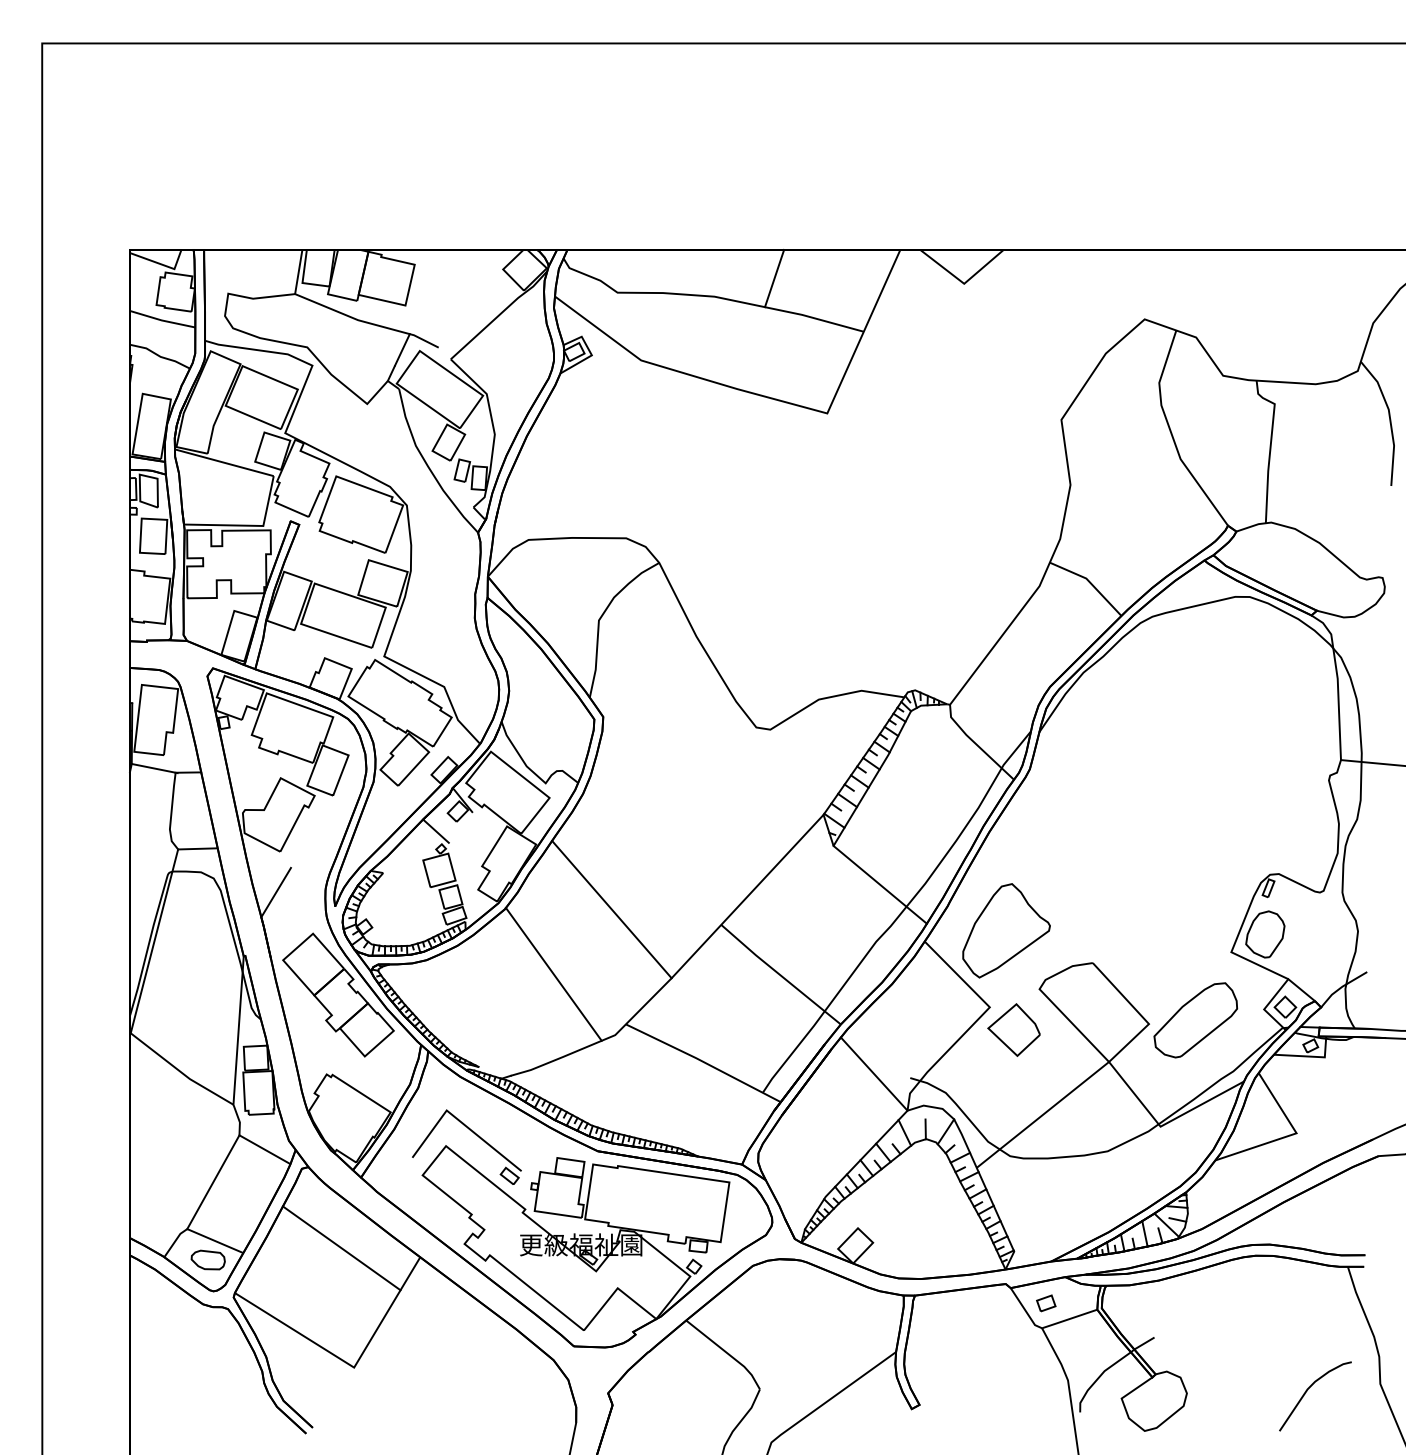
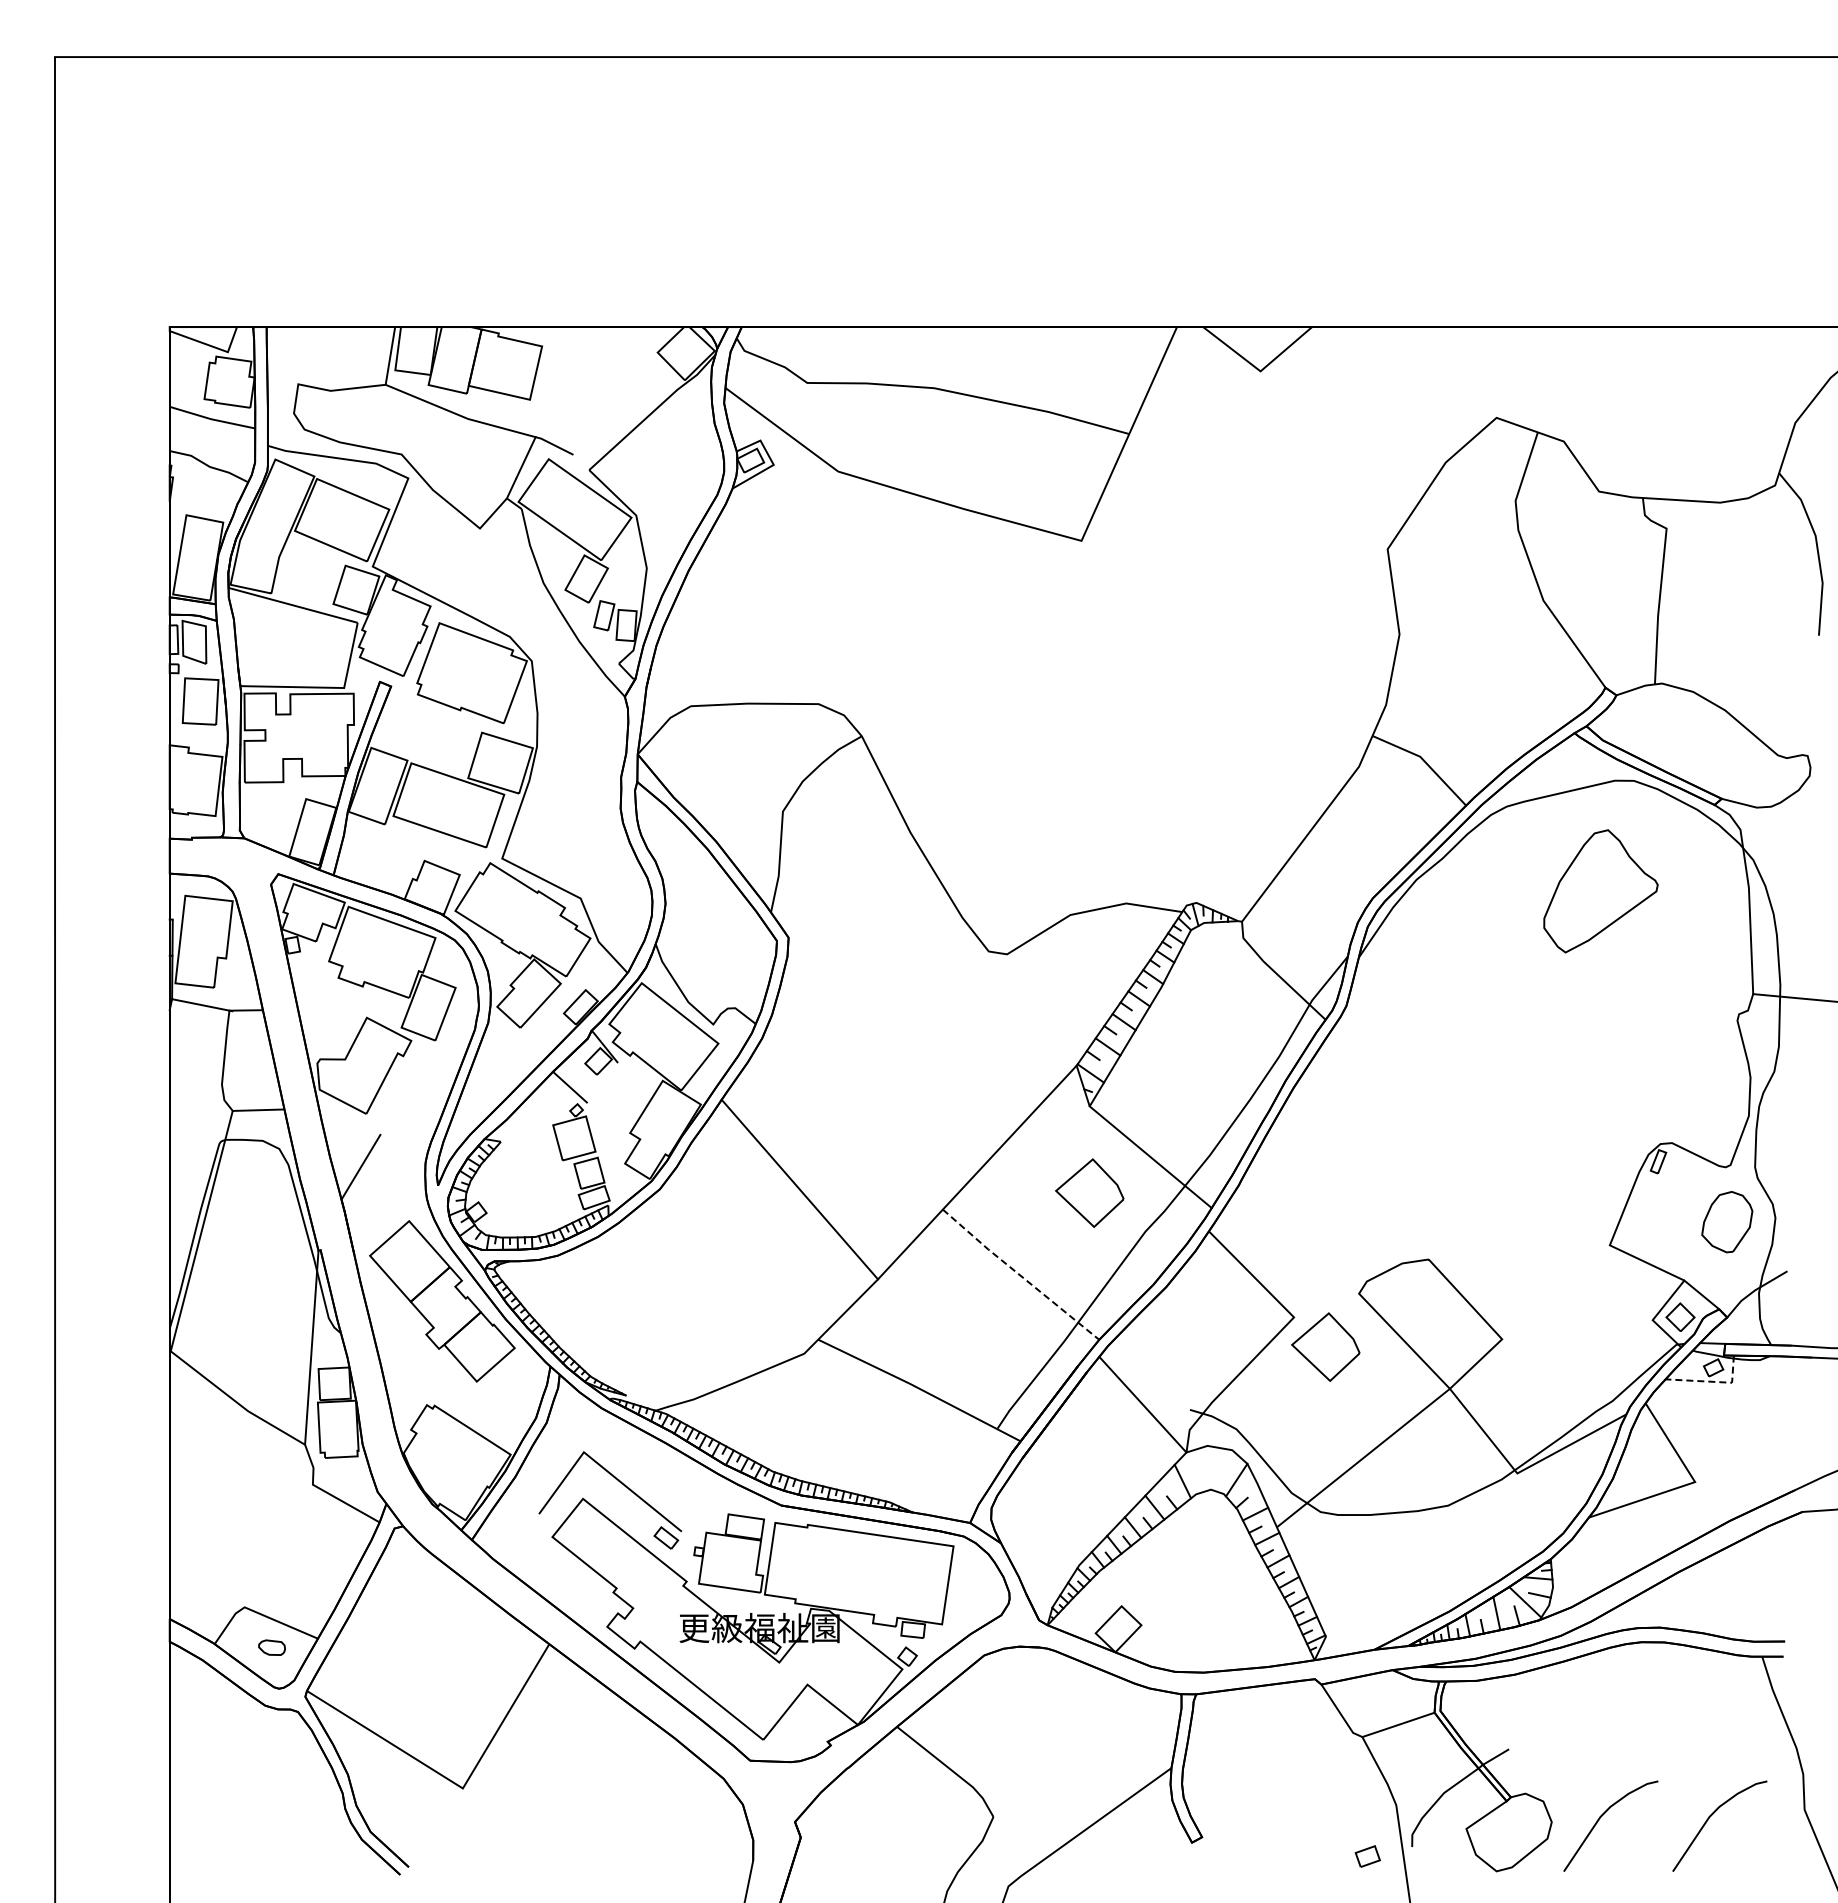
line: (774, 278) -> (1012, 364), removed
part: (833, 911) -> (1089, 1192), added
part: (1006, 930) -> (1600, 891), moved
part: (1265, 934) -> (1727, 1222), moved
line: (553, 974) -> (723, 1274), removed
line: (779, 975) -> (1019, 1275), solid -> dashed
part: (1195, 1020) -> (1563, 1334), removed
line: (1310, 1056) -> (1713, 1381), solid -> dashed
line: (925, 1129) -> (1209, 1476), removed
line: (213, 1181) -> (278, 1545), removed
line: (341, 1248) -> (446, 1632), removed
part: (207, 1259) -> (271, 1647), size x0.6
part: (1046, 1303) -> (1367, 1856), moved
curve: (1225, 1389) -> (1602, 1816), added

